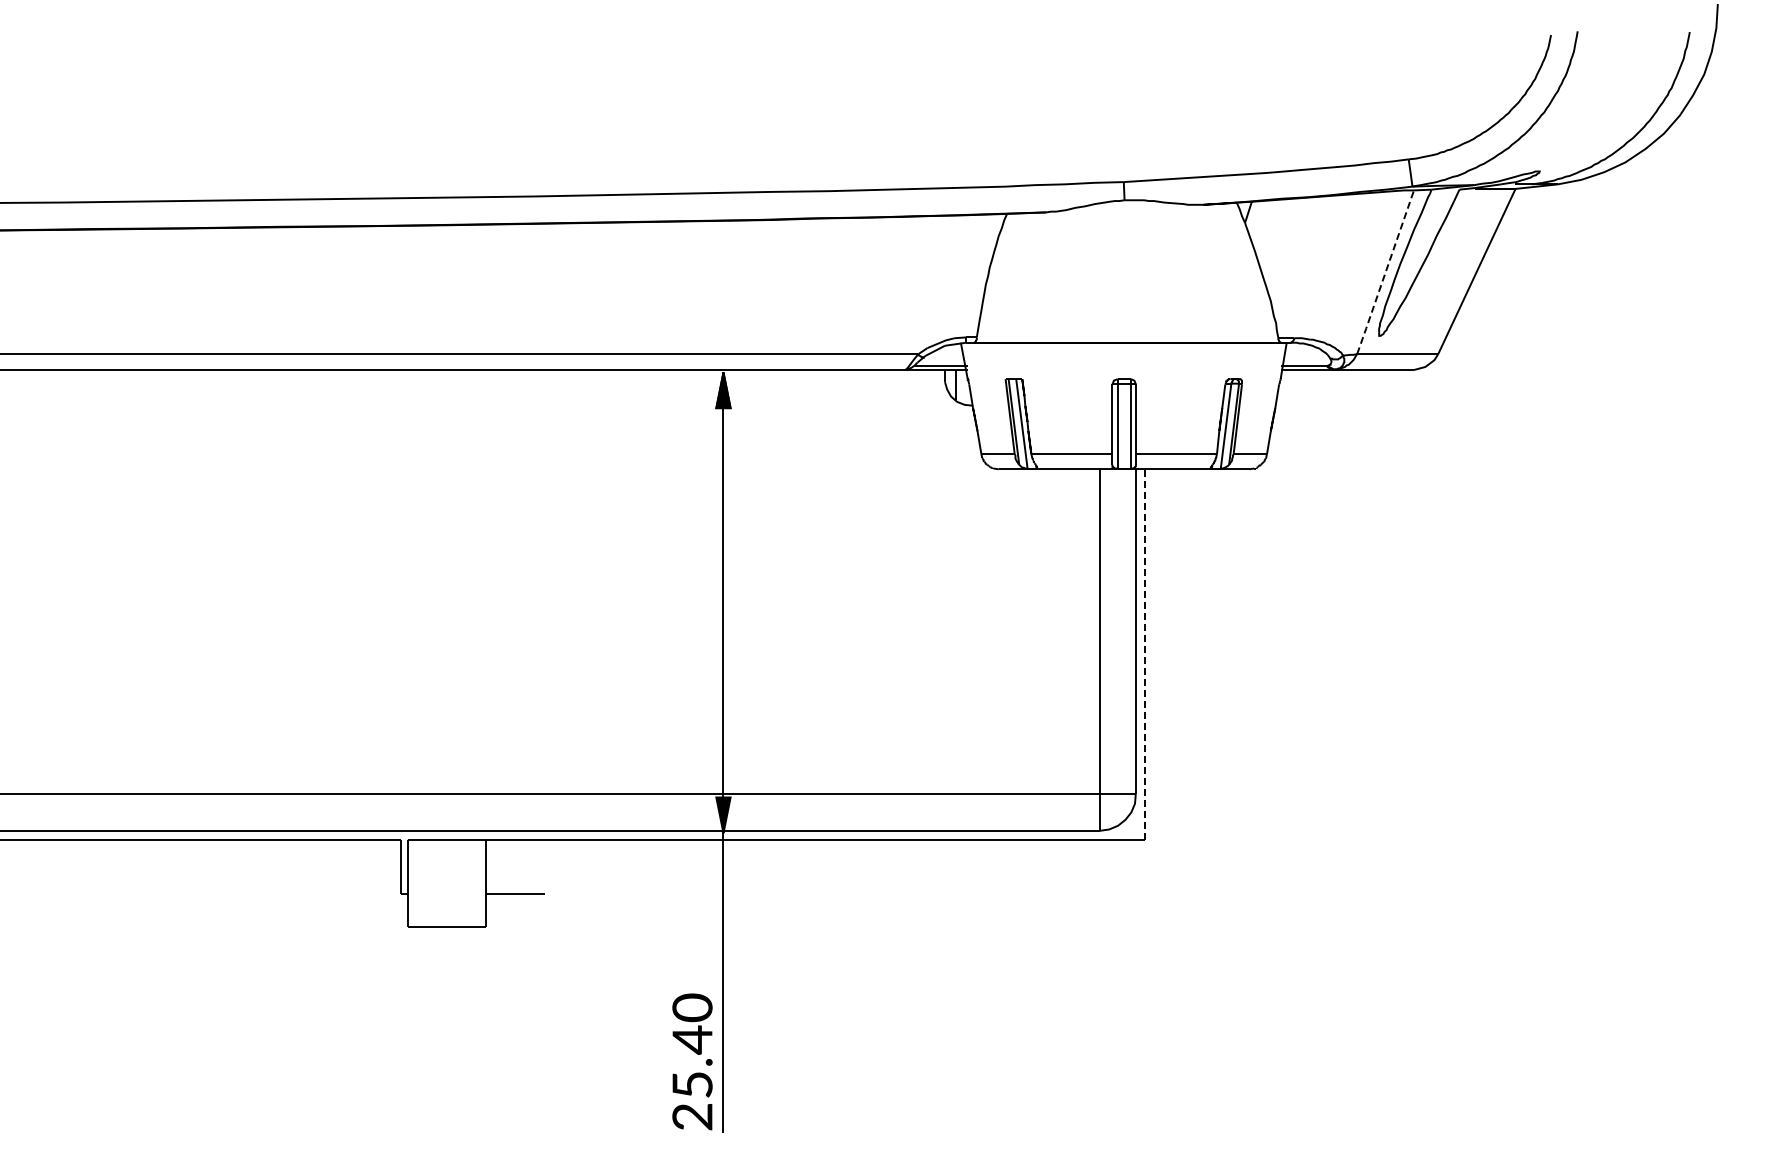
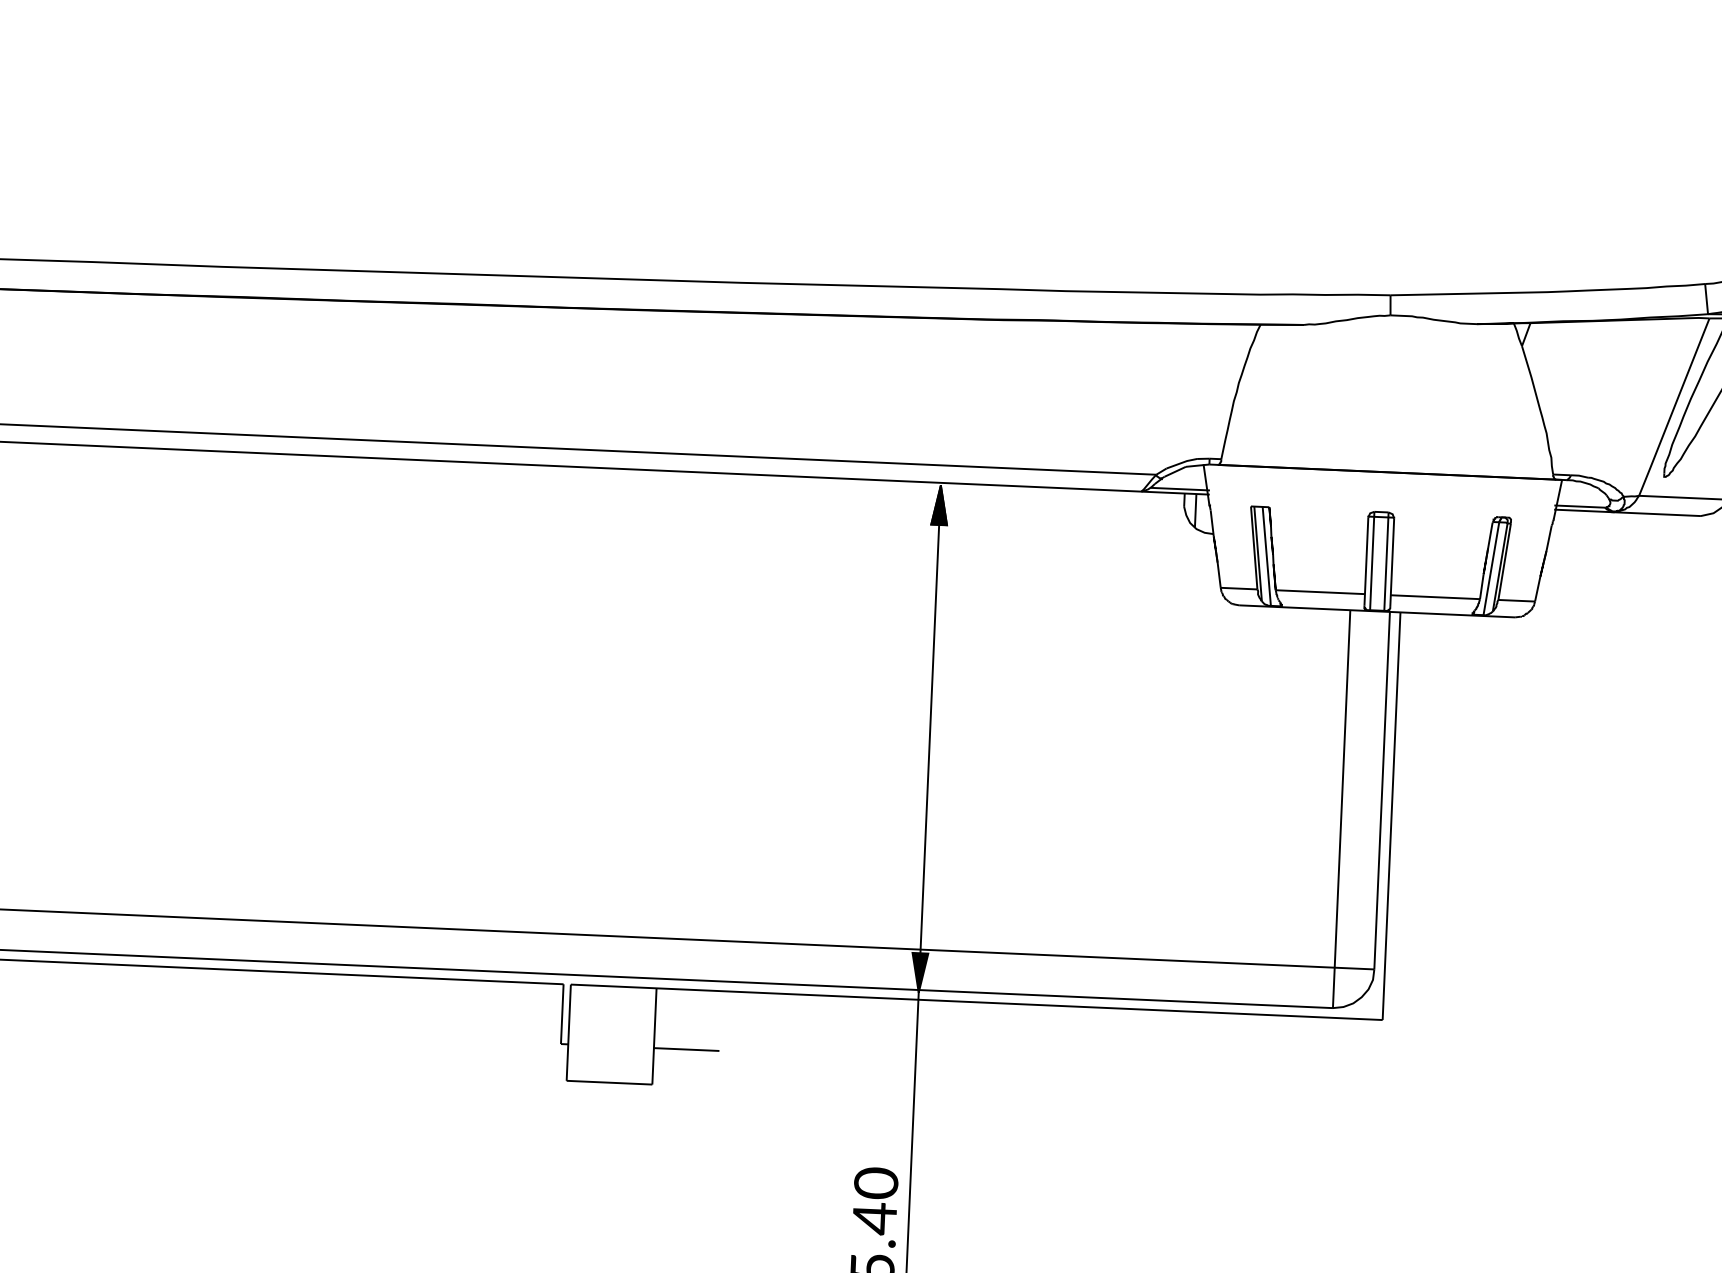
line: (1385, 272) -> (1674, 407), dashed -> solid
line: (1145, 654) -> (1391, 816), dashed -> solid

